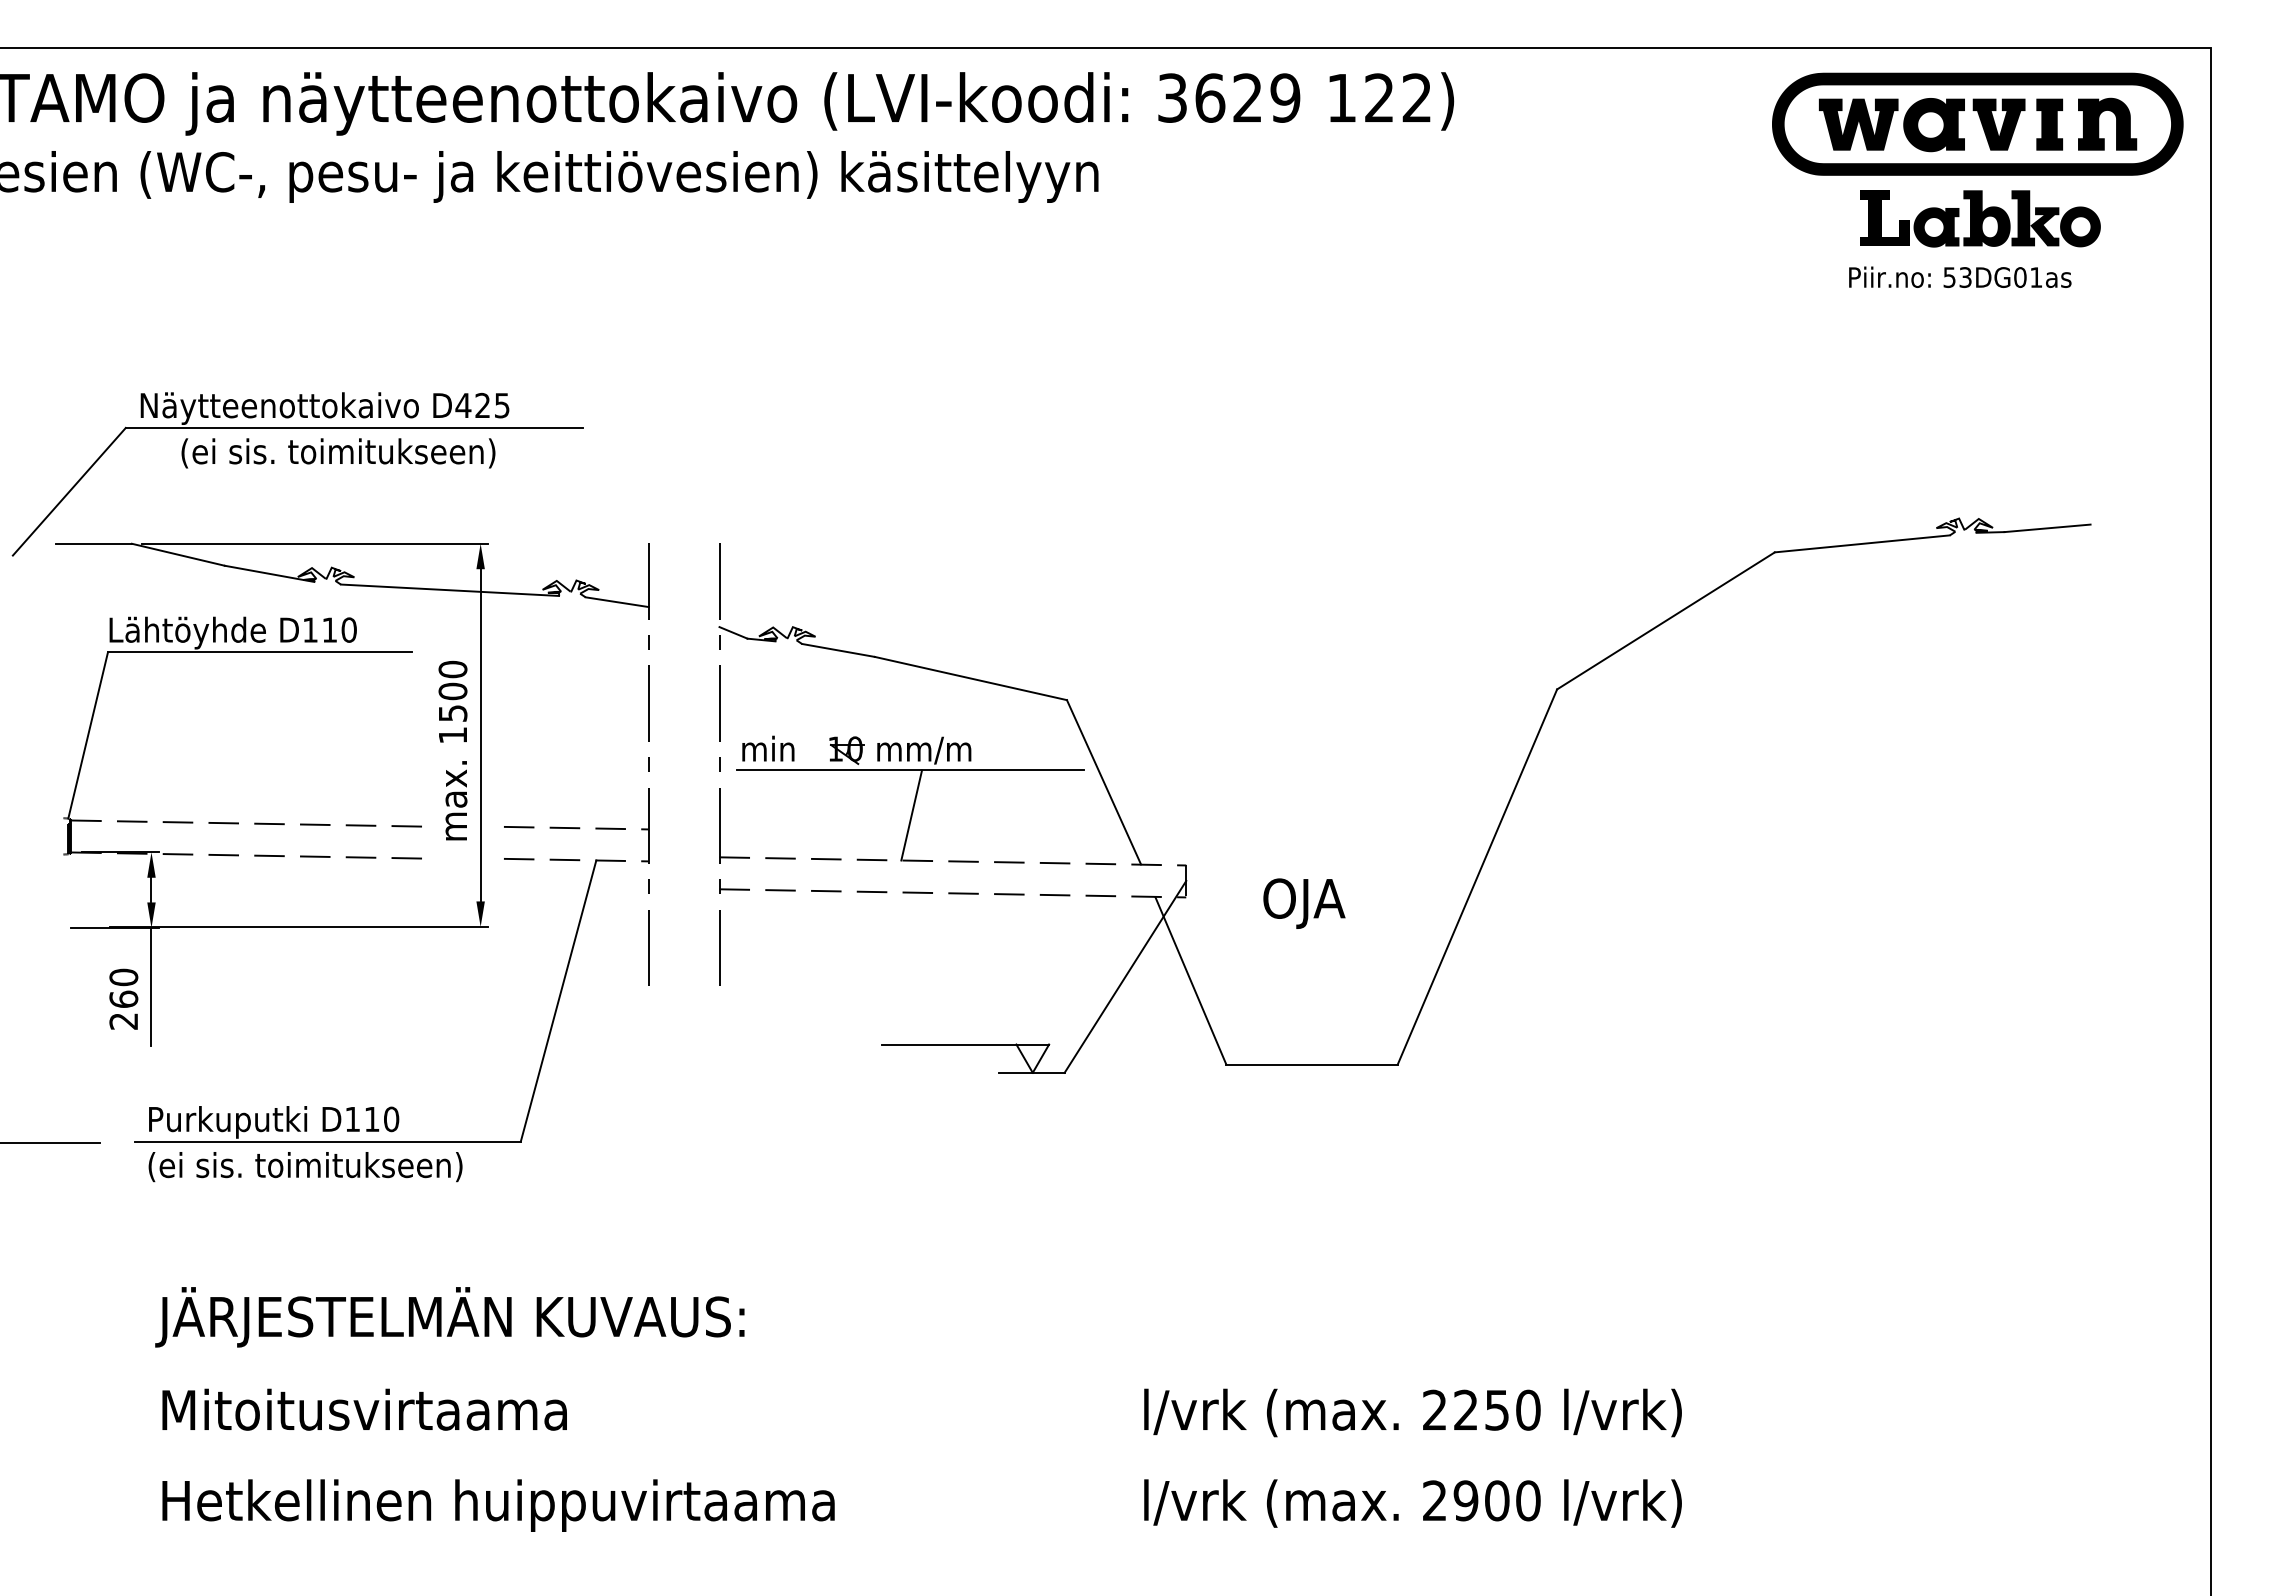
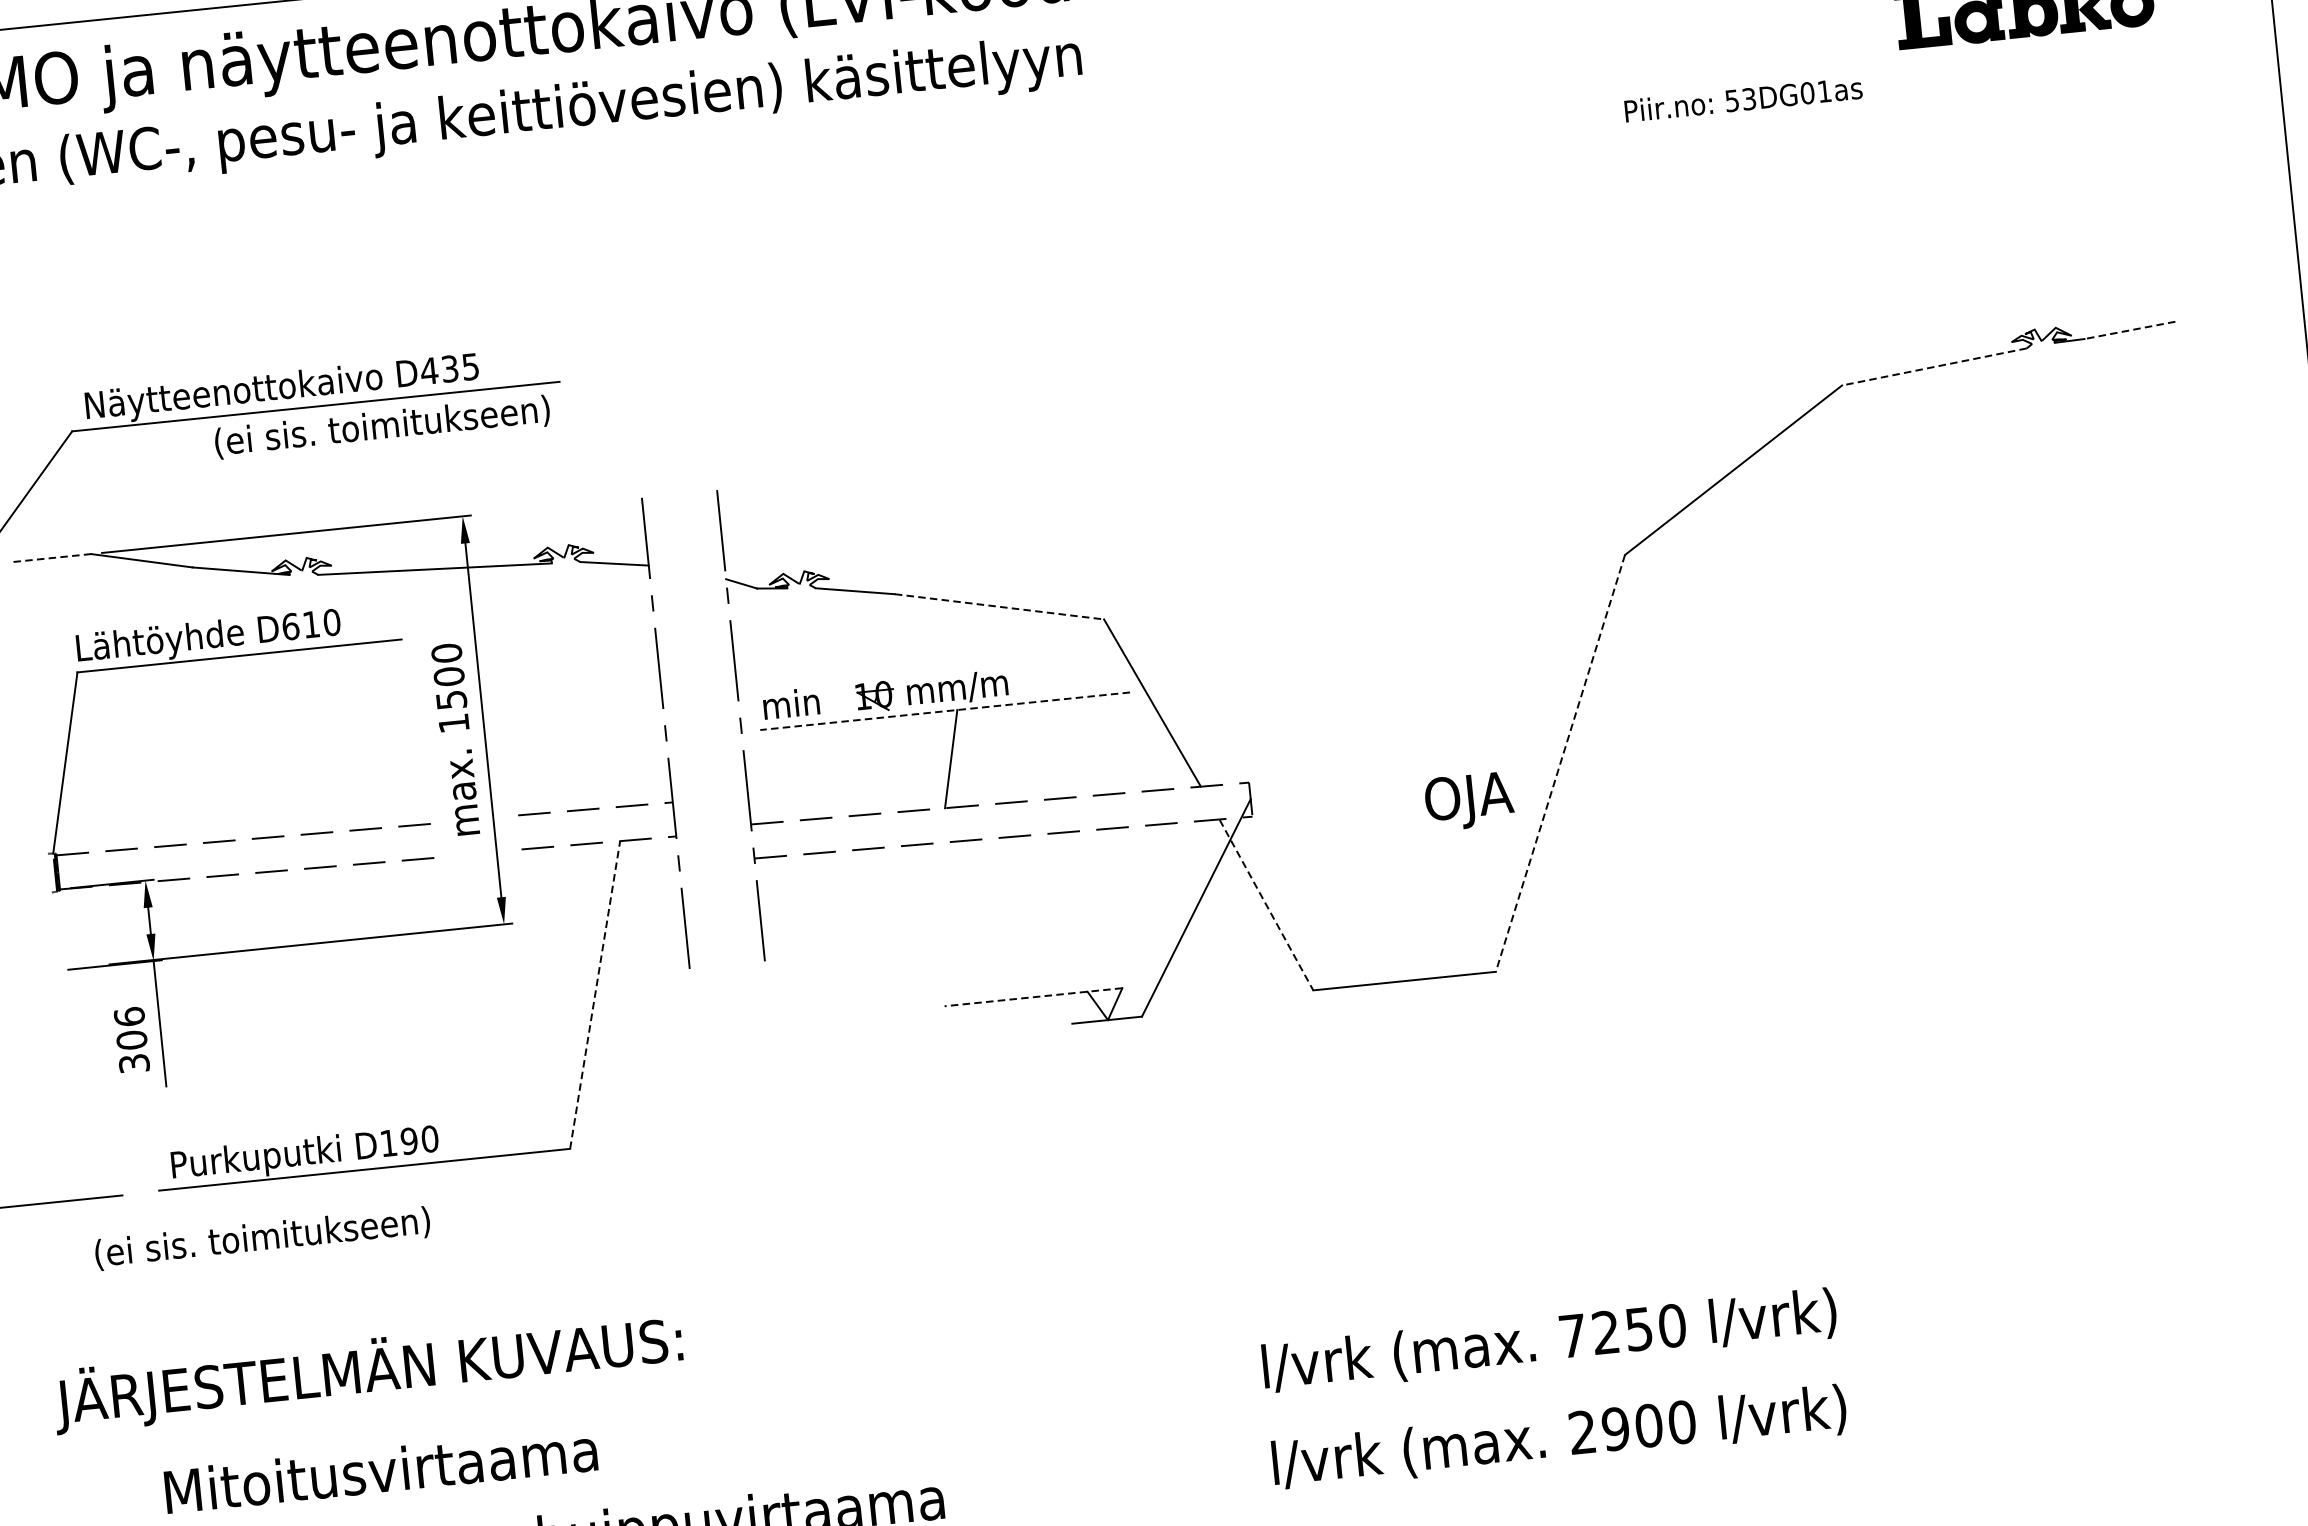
text: (1960, 276) -> (1743, 98), moved
text: (482, 405) -> (449, 368), D425 -> D435
text: (338, 453) -> (382, 427), moved
line: (2047, 528) -> (2129, 330), solid -> dashed
line: (93, 543) -> (50, 557), solid -> dashed
line: (1862, 543) -> (1934, 366), solid -> dashed
text: (310, 629) -> (290, 626), D110 -> D610
line: (971, 678) -> (1000, 606), solid -> dashed
line: (910, 770) -> (945, 711), solid -> dashed
line: (1477, 876) -> (1560, 762), solid -> dashed
text: (1304, 903) -> (1469, 801), moved
line: (1190, 981) -> (1266, 905), solid -> dashed
text: (123, 998) -> (131, 1039), 260 -> 306
line: (558, 1001) -> (595, 995), solid -> dashed
line: (965, 1044) -> (1033, 997), solid -> dashed
text: (371, 1119) -> (408, 1141), D110 -> D190
text: (305, 1167) -> (262, 1239), moved
text: (449, 1317) -> (367, 1371), moved
text: (364, 1409) -> (380, 1470), moved
text: (1434, 1409) -> (1572, 1335), 2250 -> 7250

